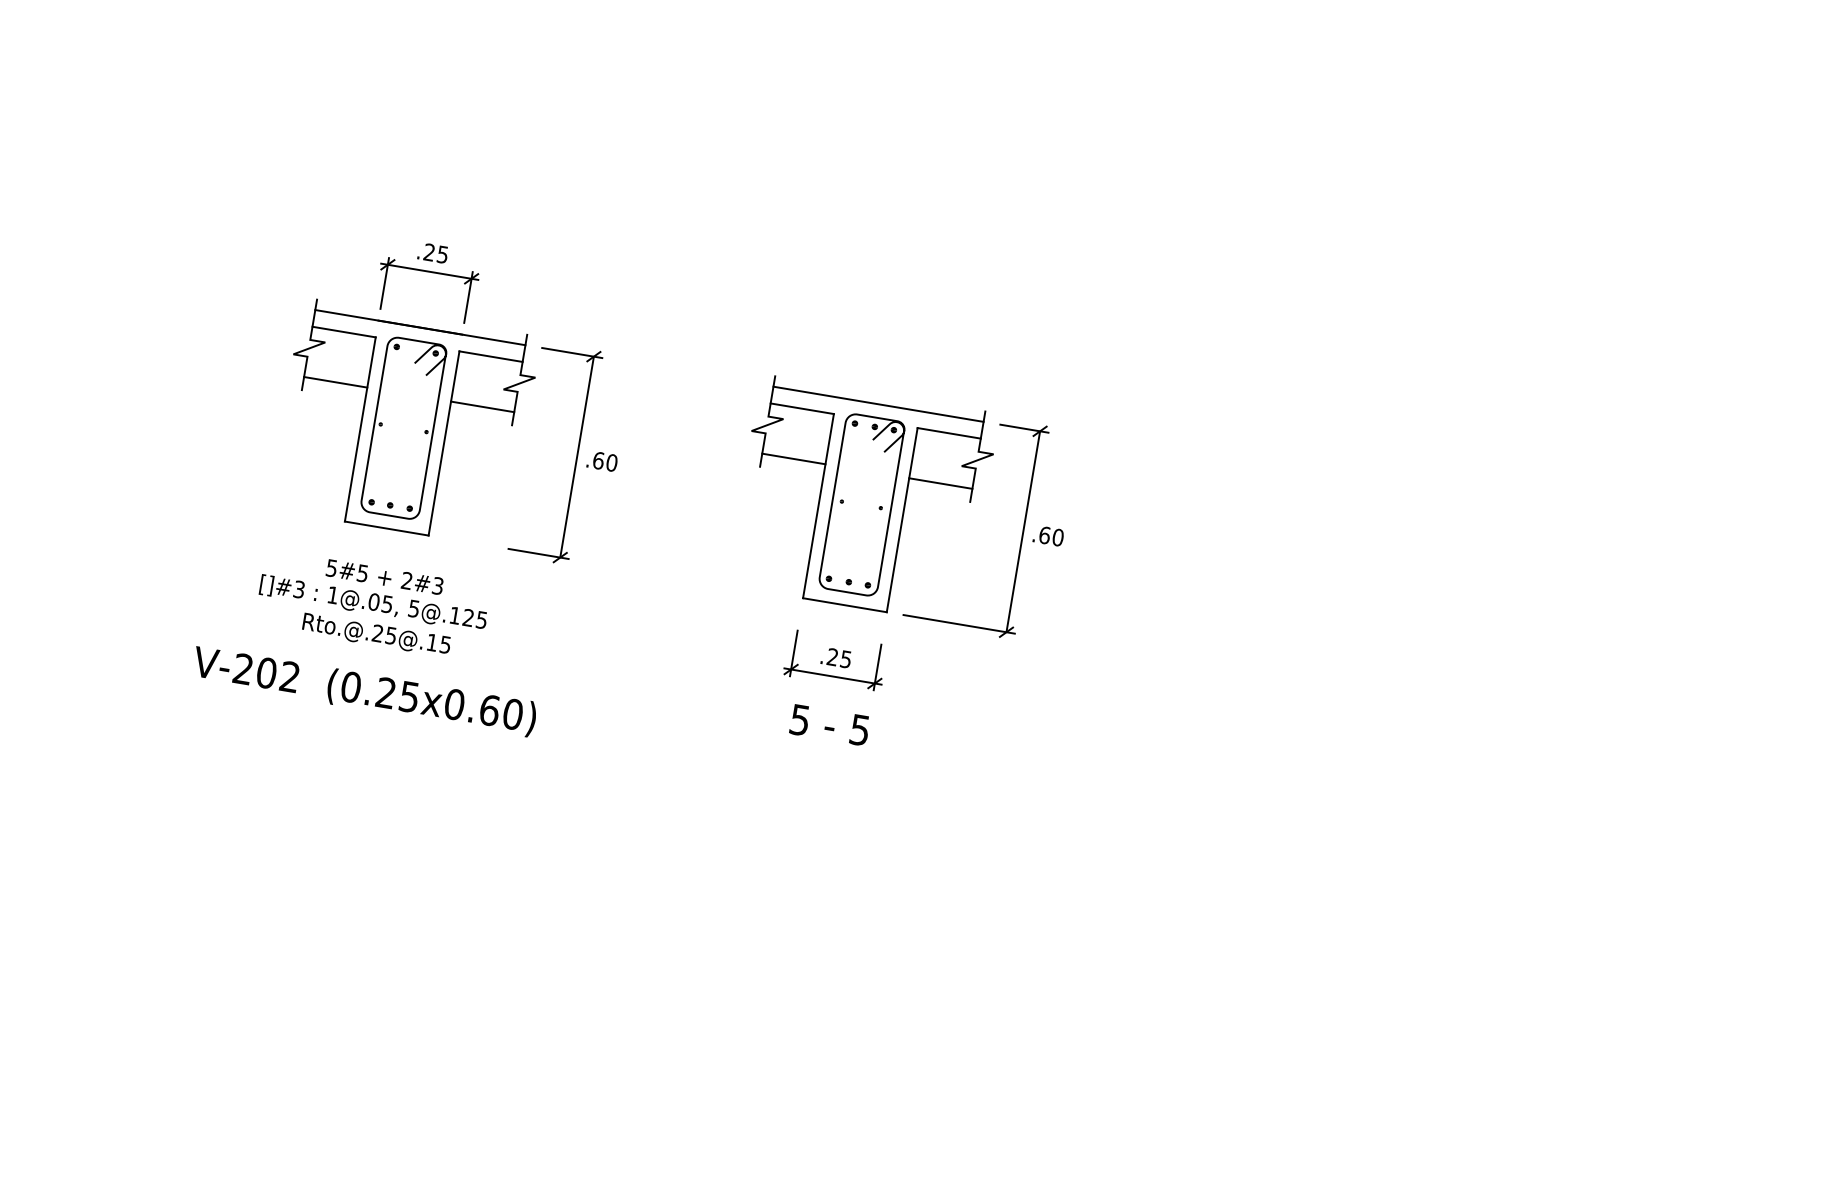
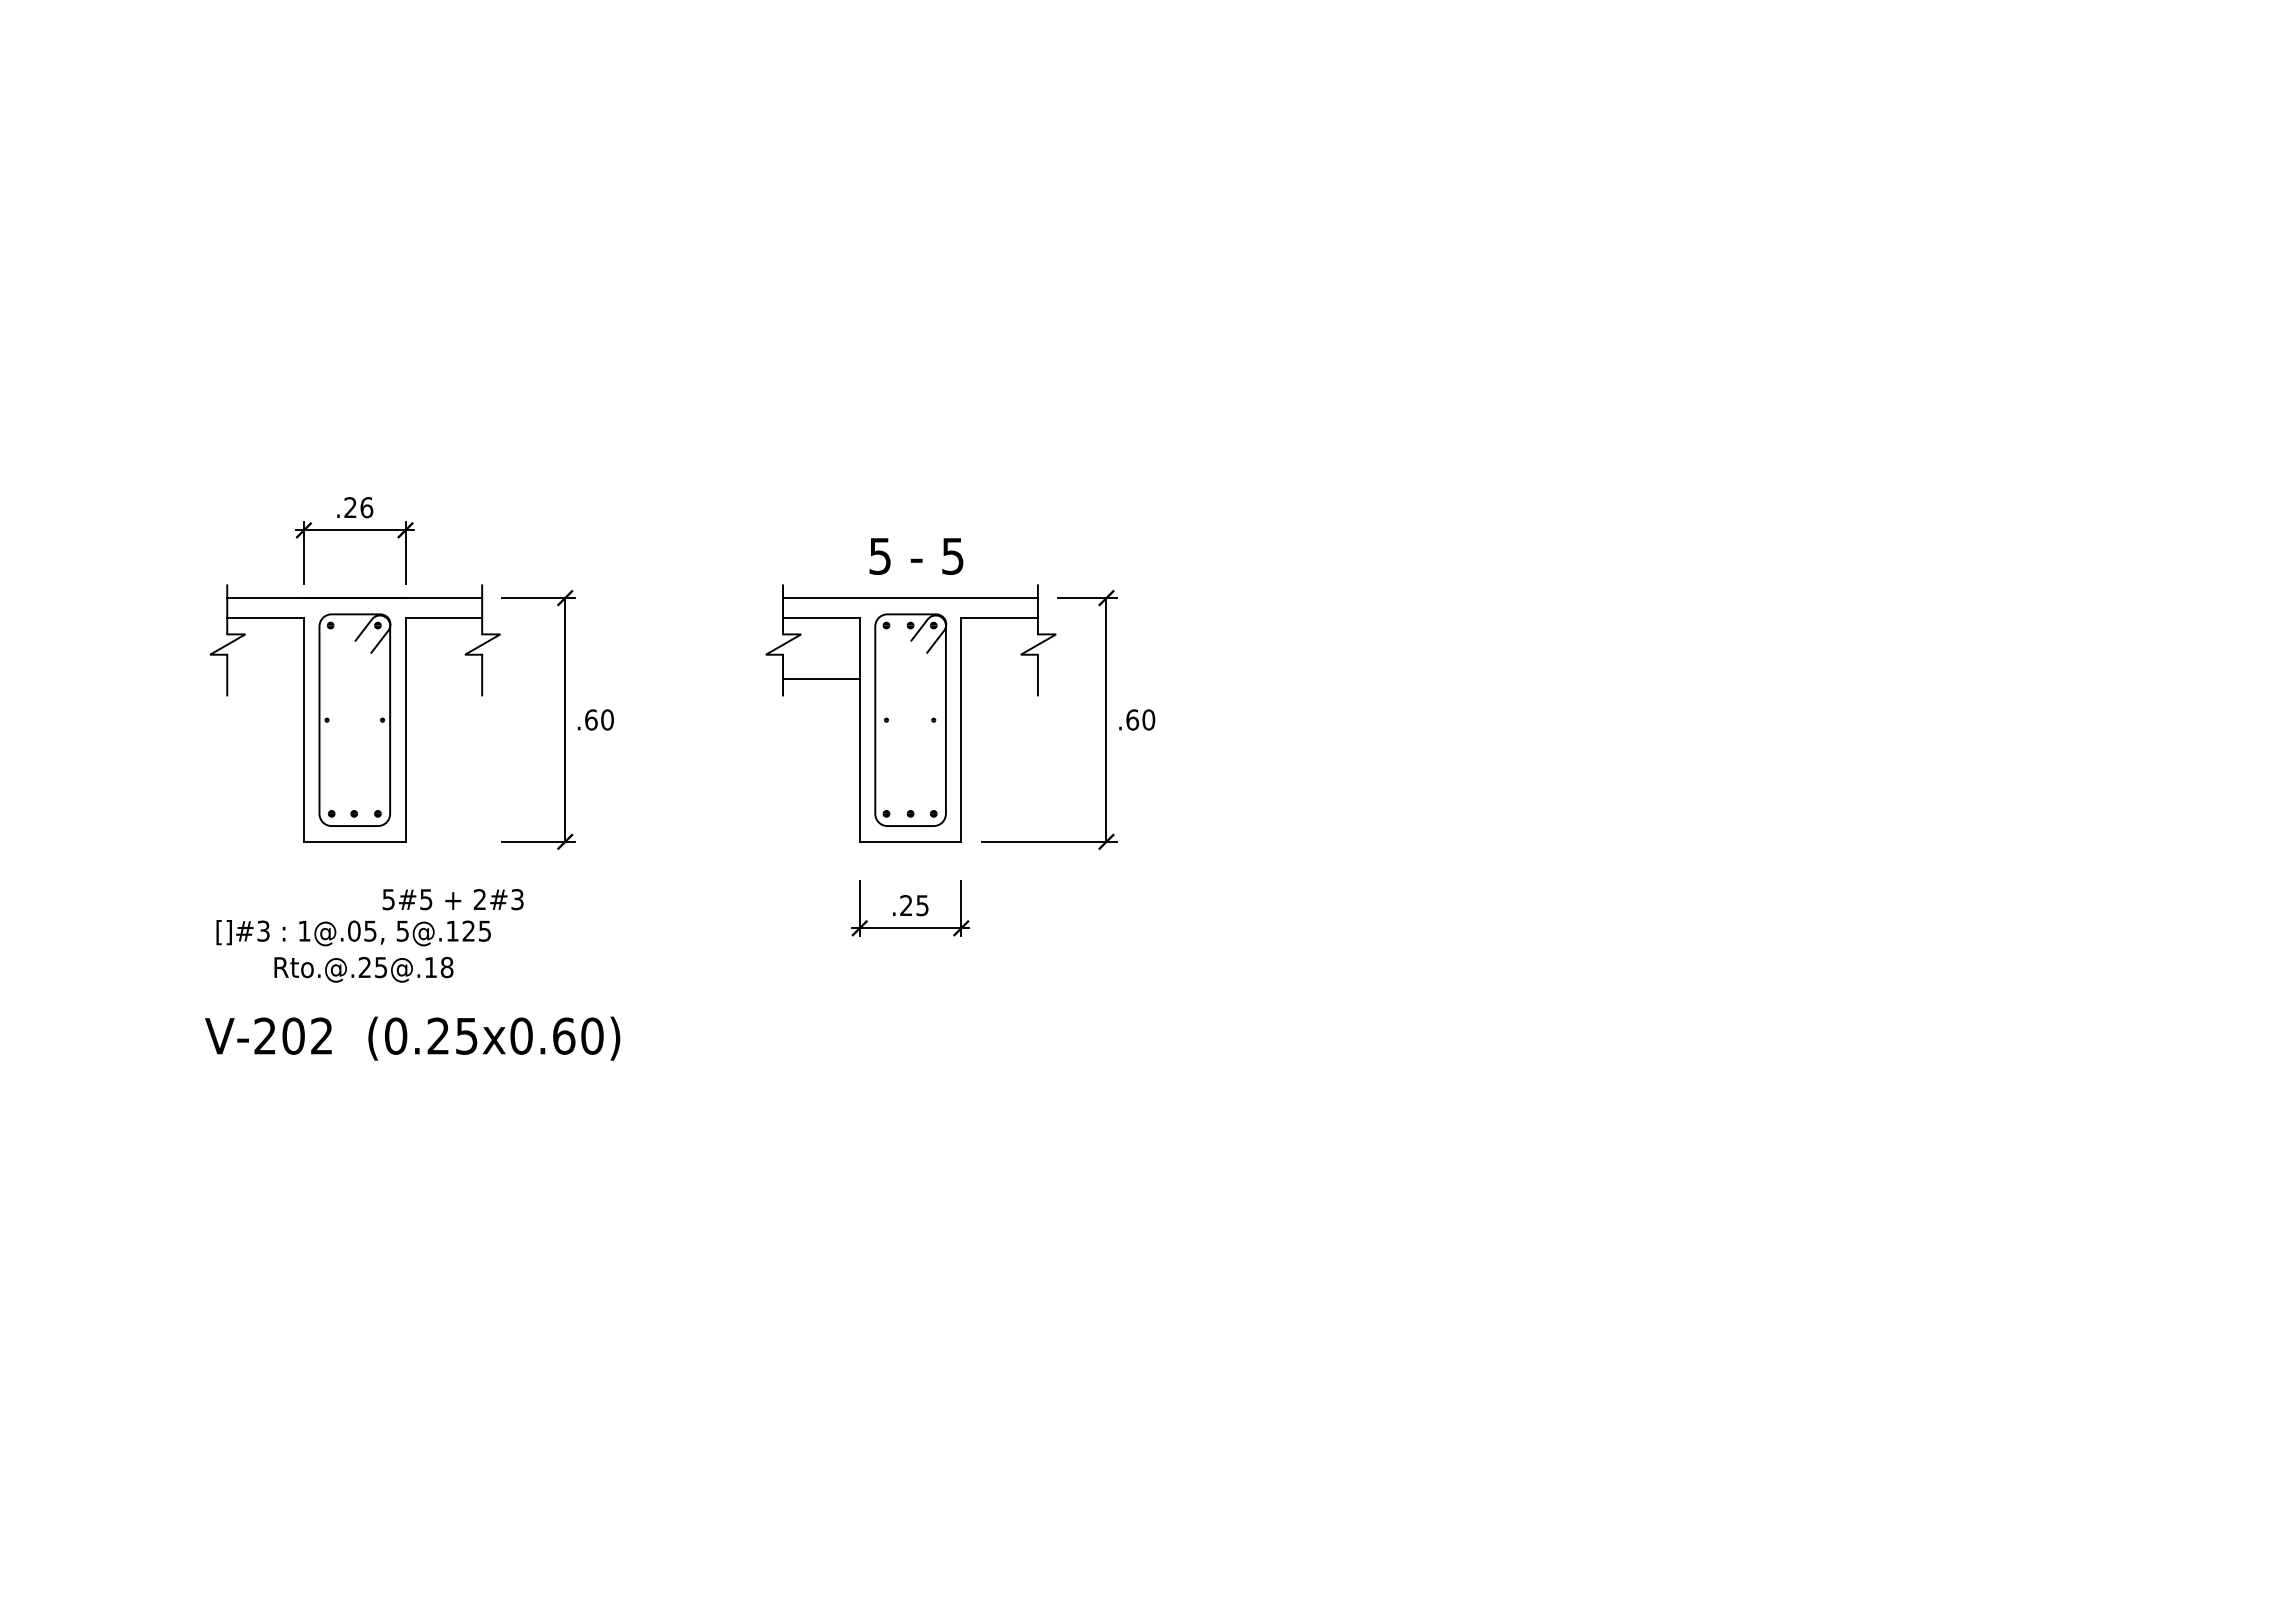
text: (442, 254) -> (366, 507), .25 -> .26
line: (335, 382) -> (265, 679), removed
line: (482, 406) -> (443, 679), removed
line: (940, 483) -> (999, 679), removed
text: (384, 577) -> (452, 899), moved
text: (445, 644) -> (446, 967), Rto.@.25@.15 -> Rto.@.25@.18
text: (364, 691) -> (412, 1038), moved
text: (829, 725) -> (916, 556), moved

